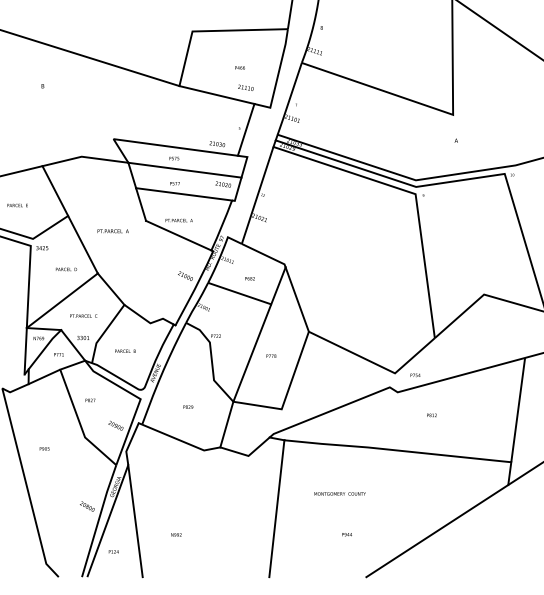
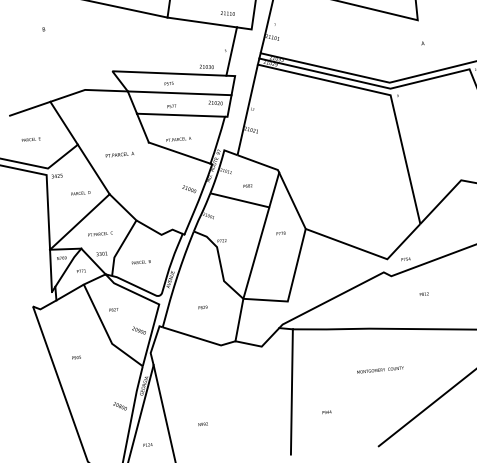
text: (271, 355) -> (281, 232), moved
text: (339, 493) -> (379, 369), moved
text: (346, 534) -> (326, 412), moved

